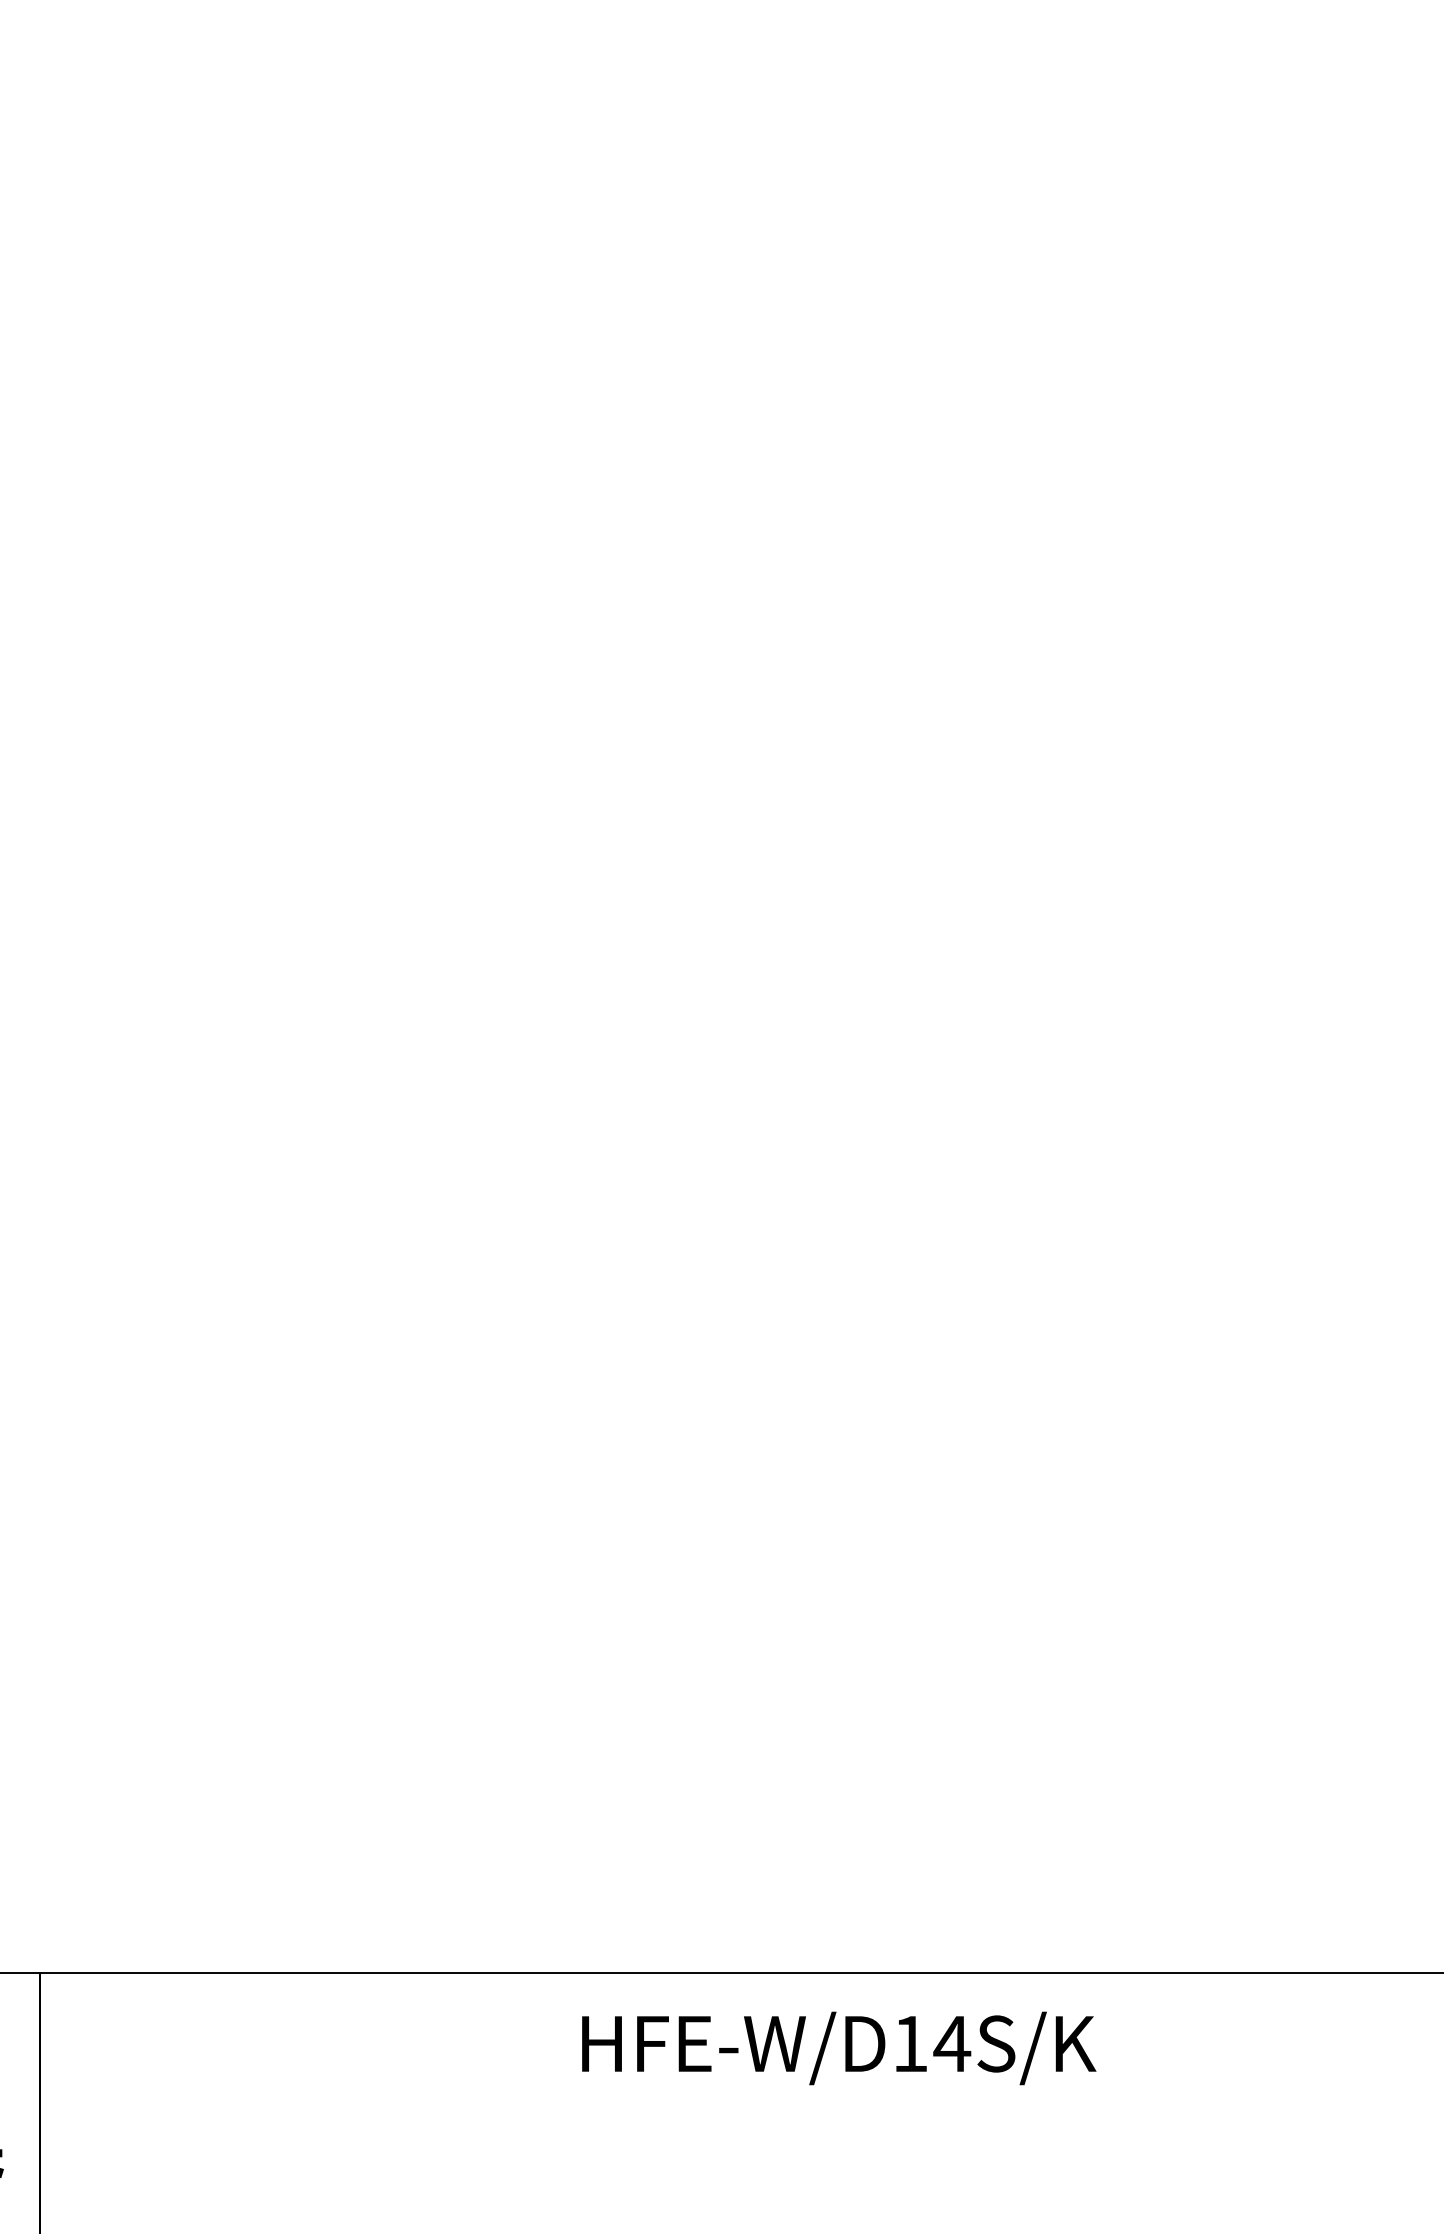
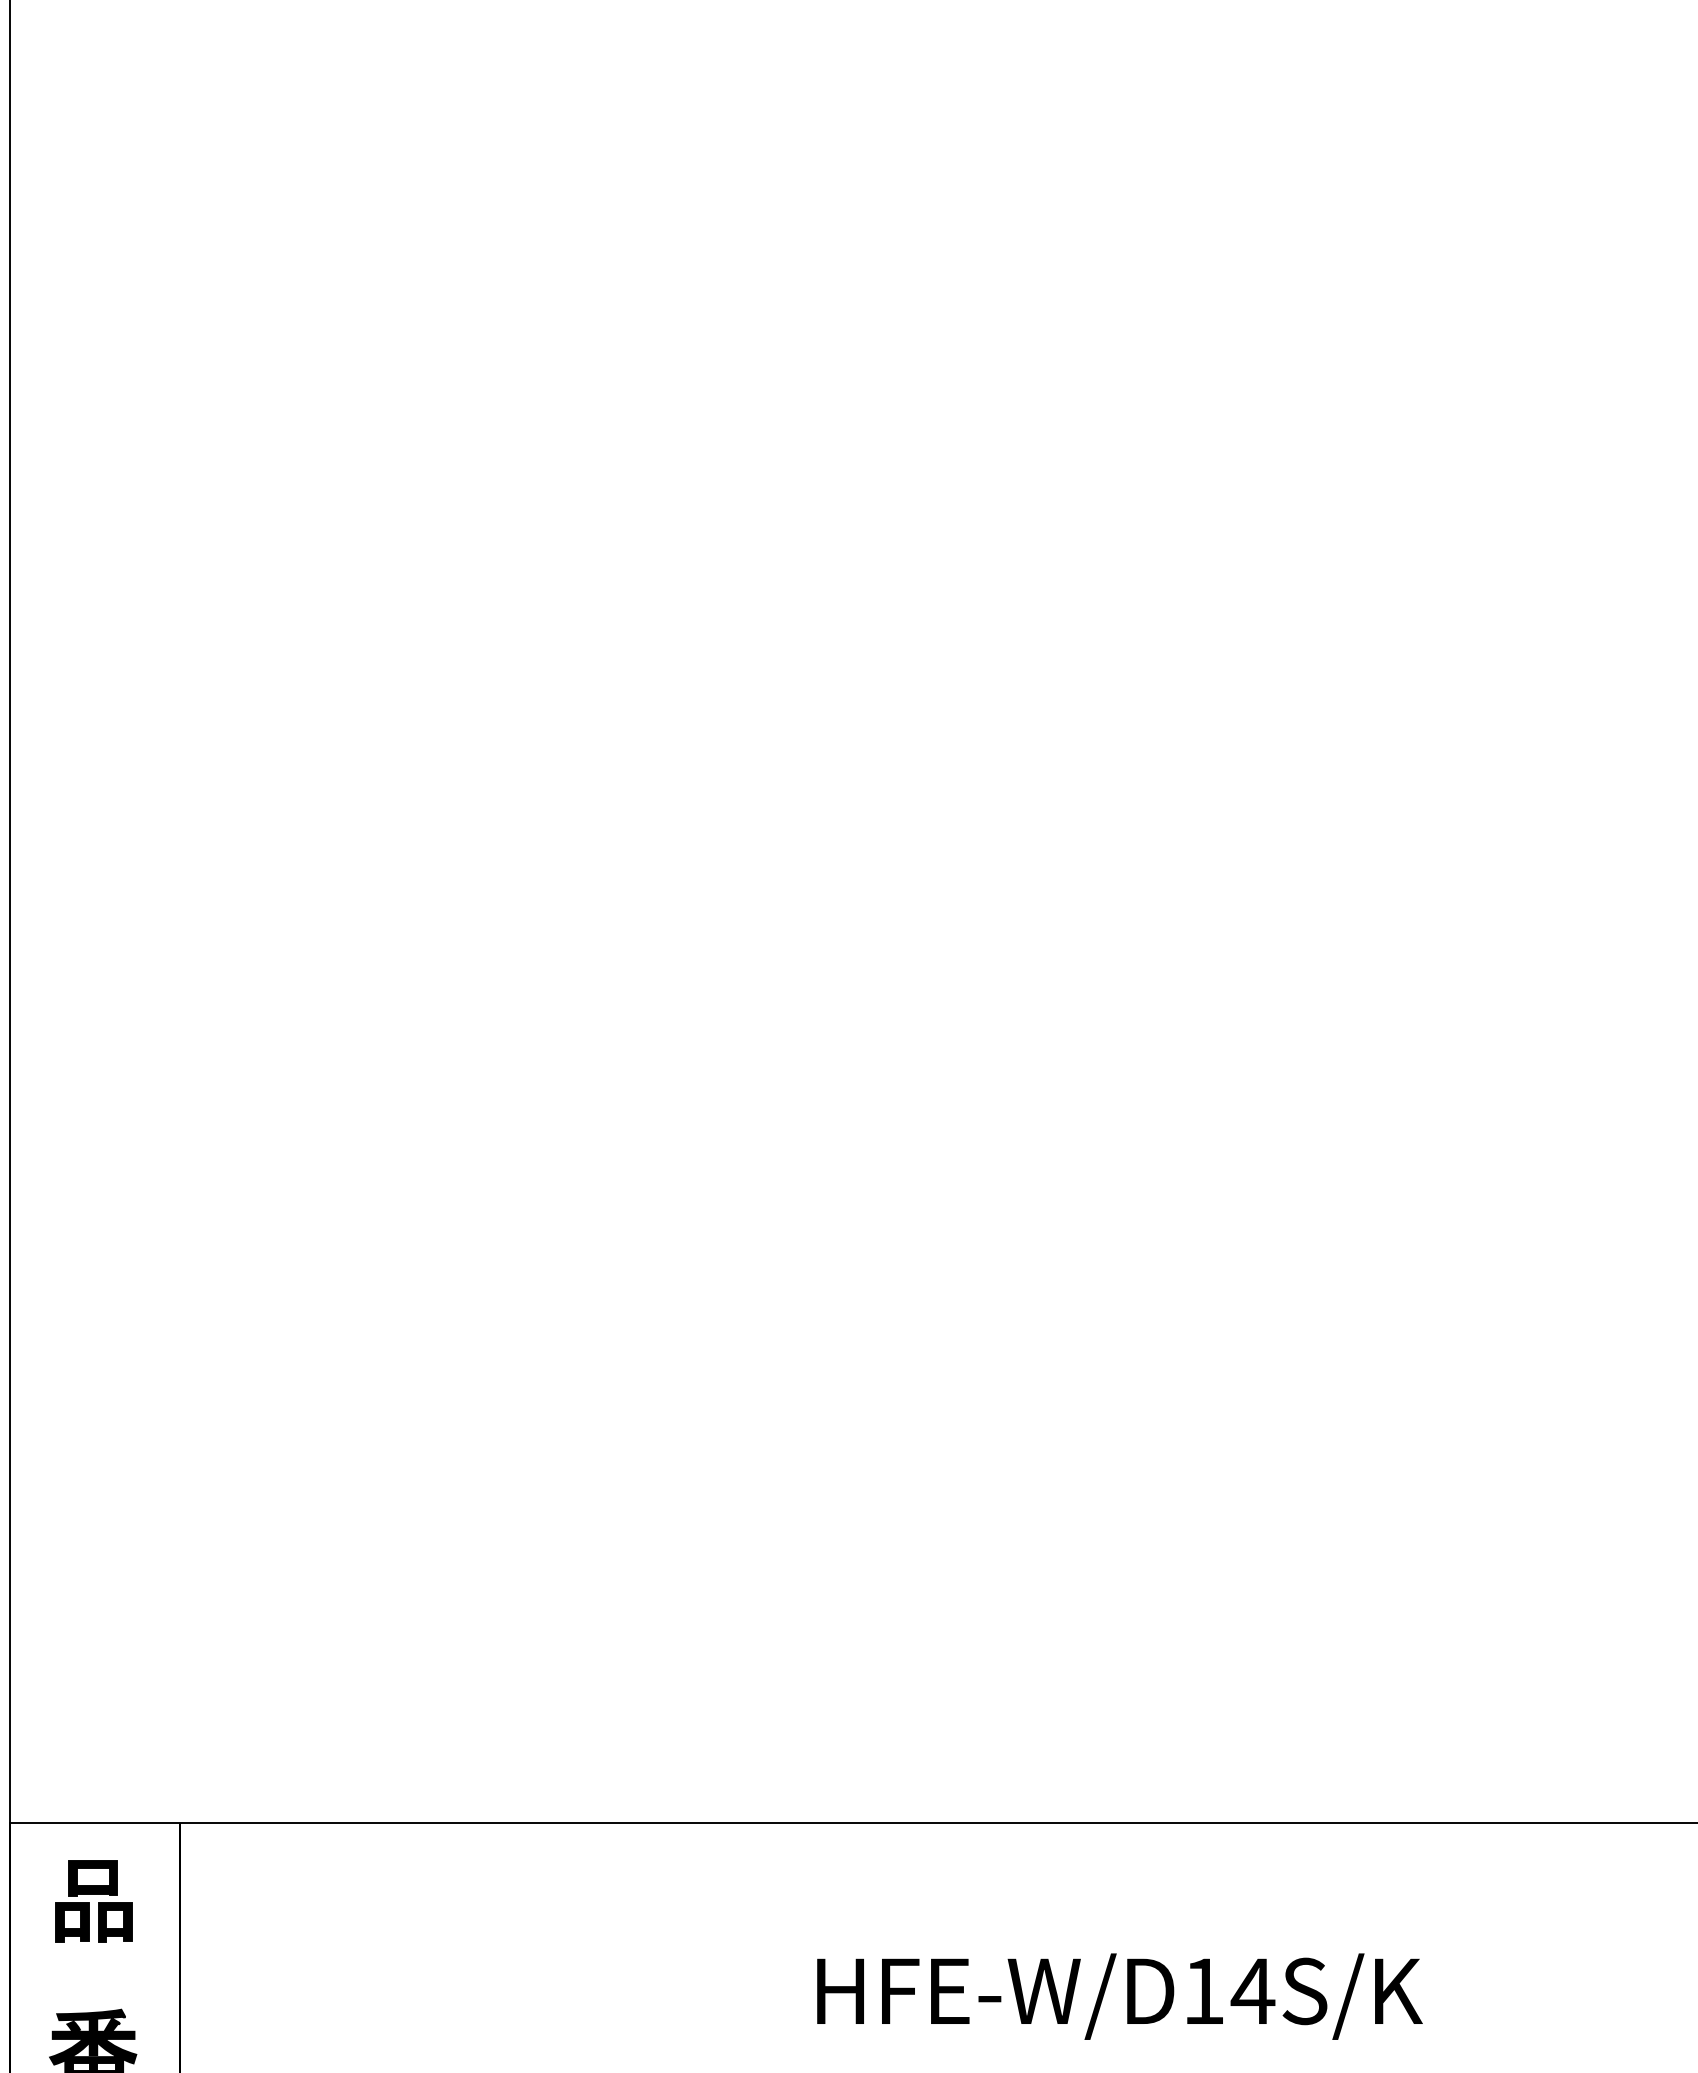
text: (839, 2048) -> (1120, 1996), moved

